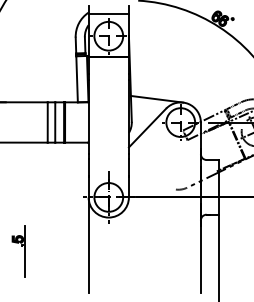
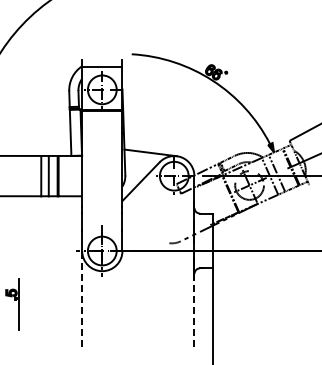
line: (88, 244) -> (82, 298), solid -> dashed
line: (200, 256) -> (194, 310), solid -> dashed

